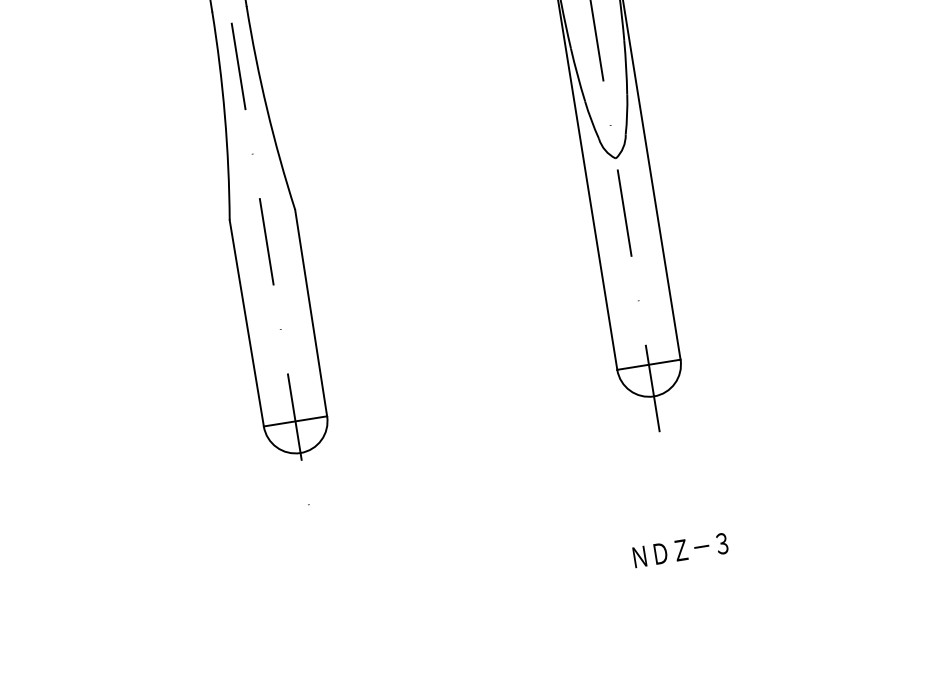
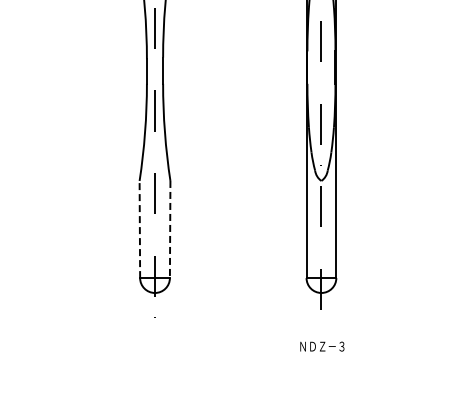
line: (311, 312) -> (170, 229), solid -> dashed
line: (245, 323) -> (139, 229), solid -> dashed
text: (680, 550) -> (322, 346), moved

